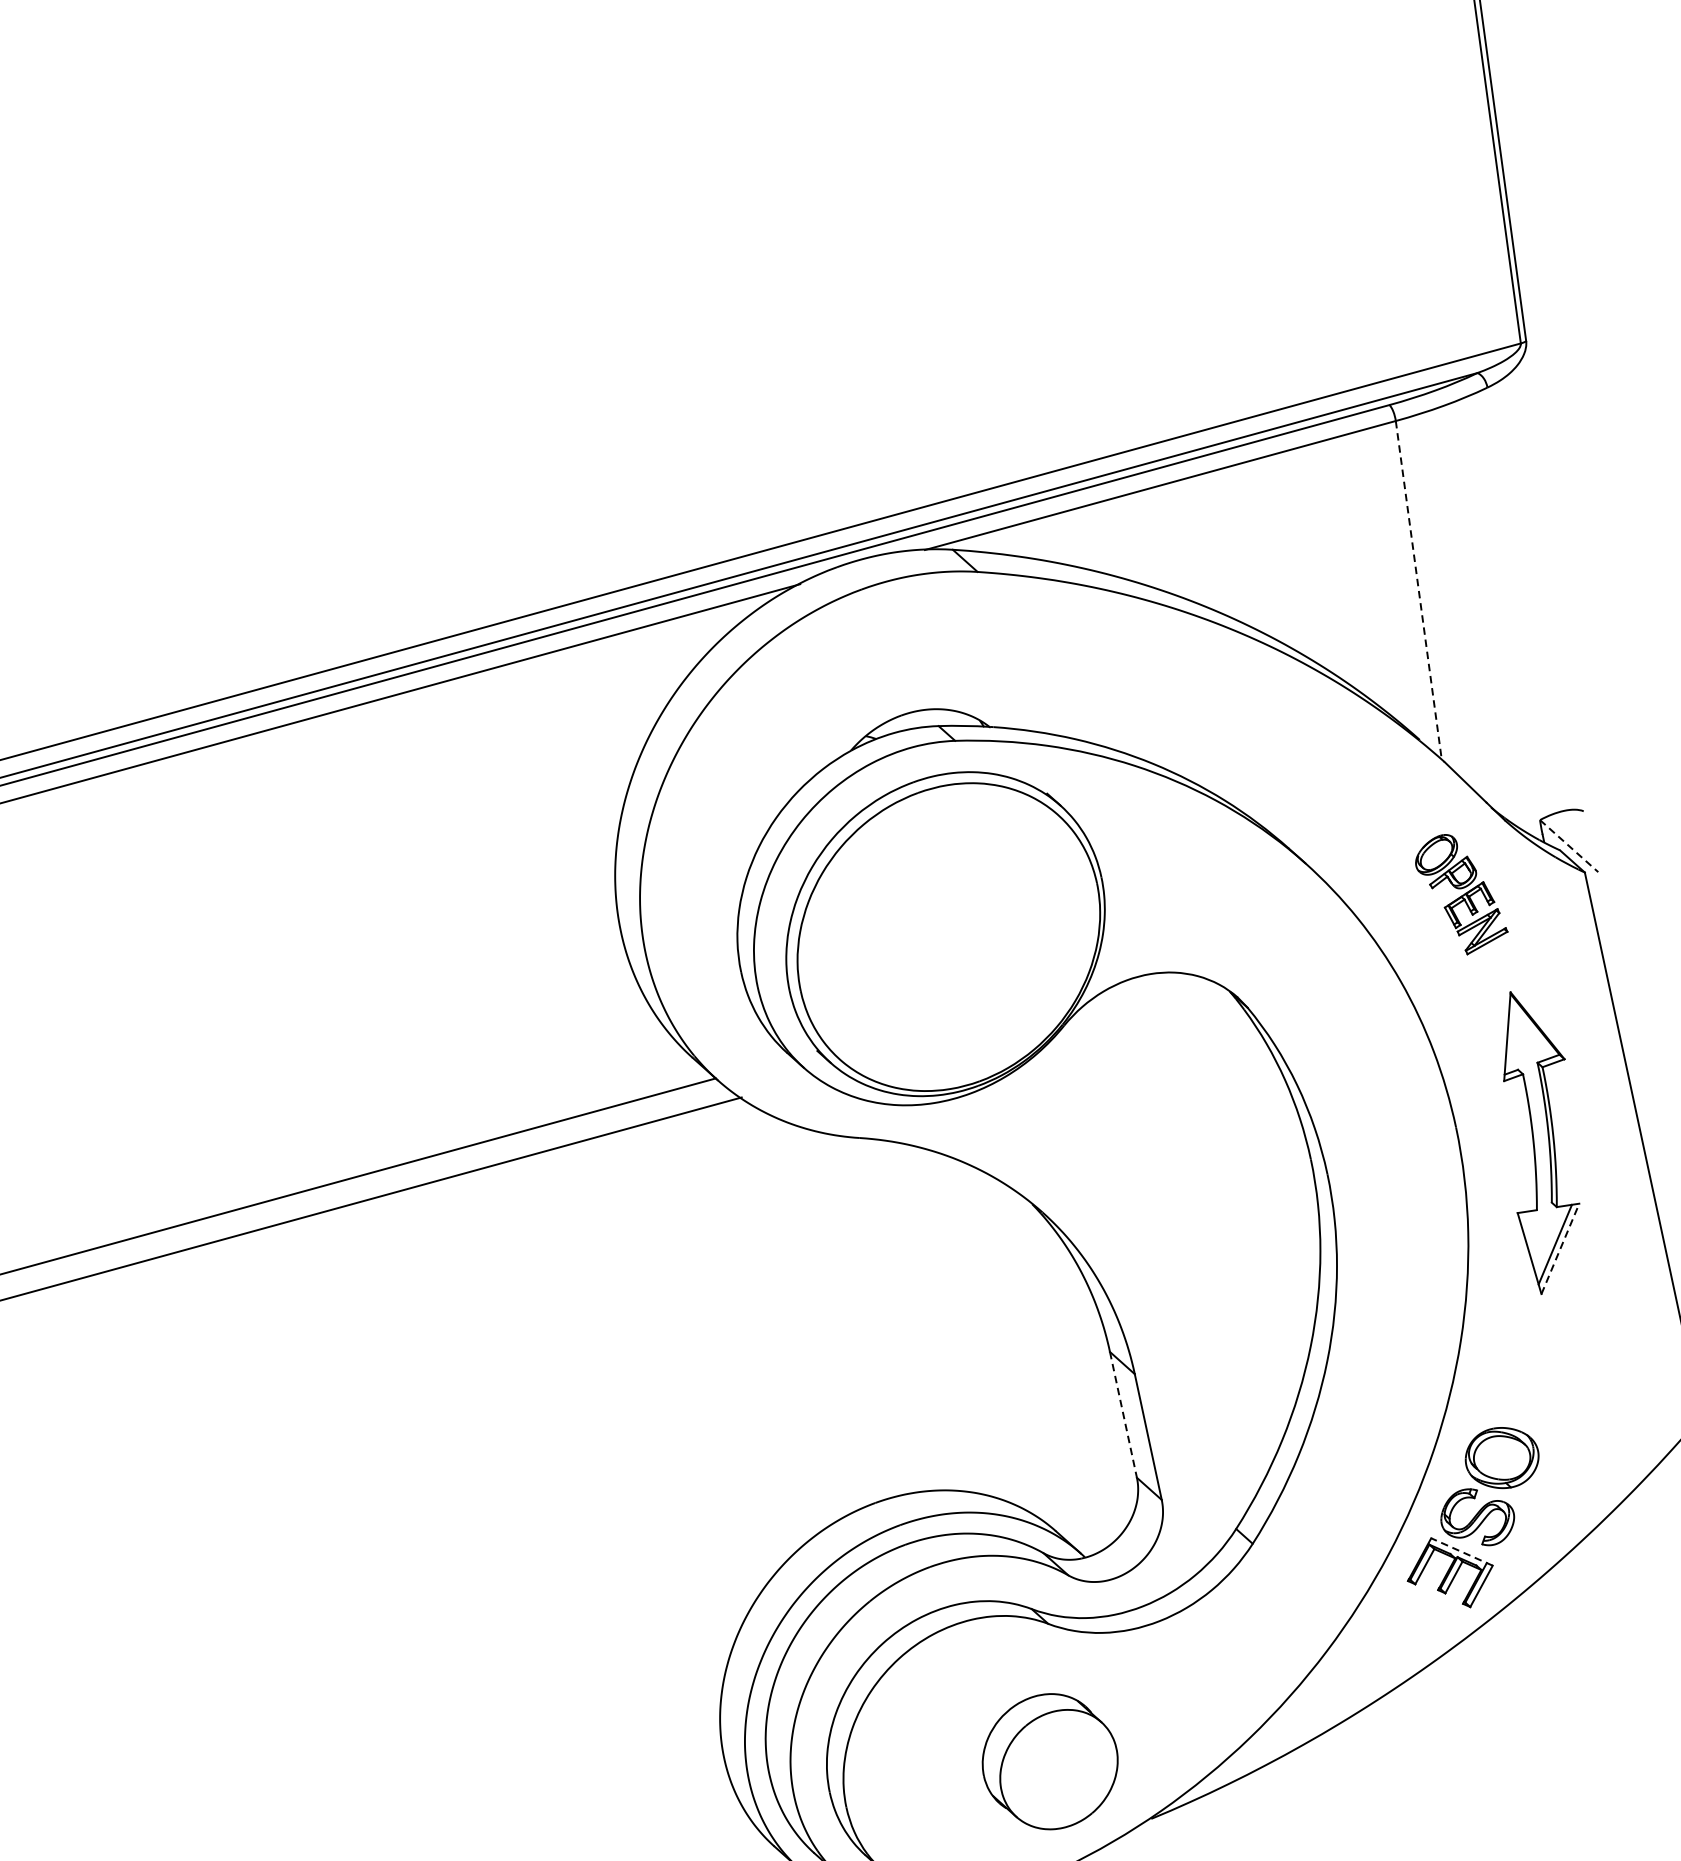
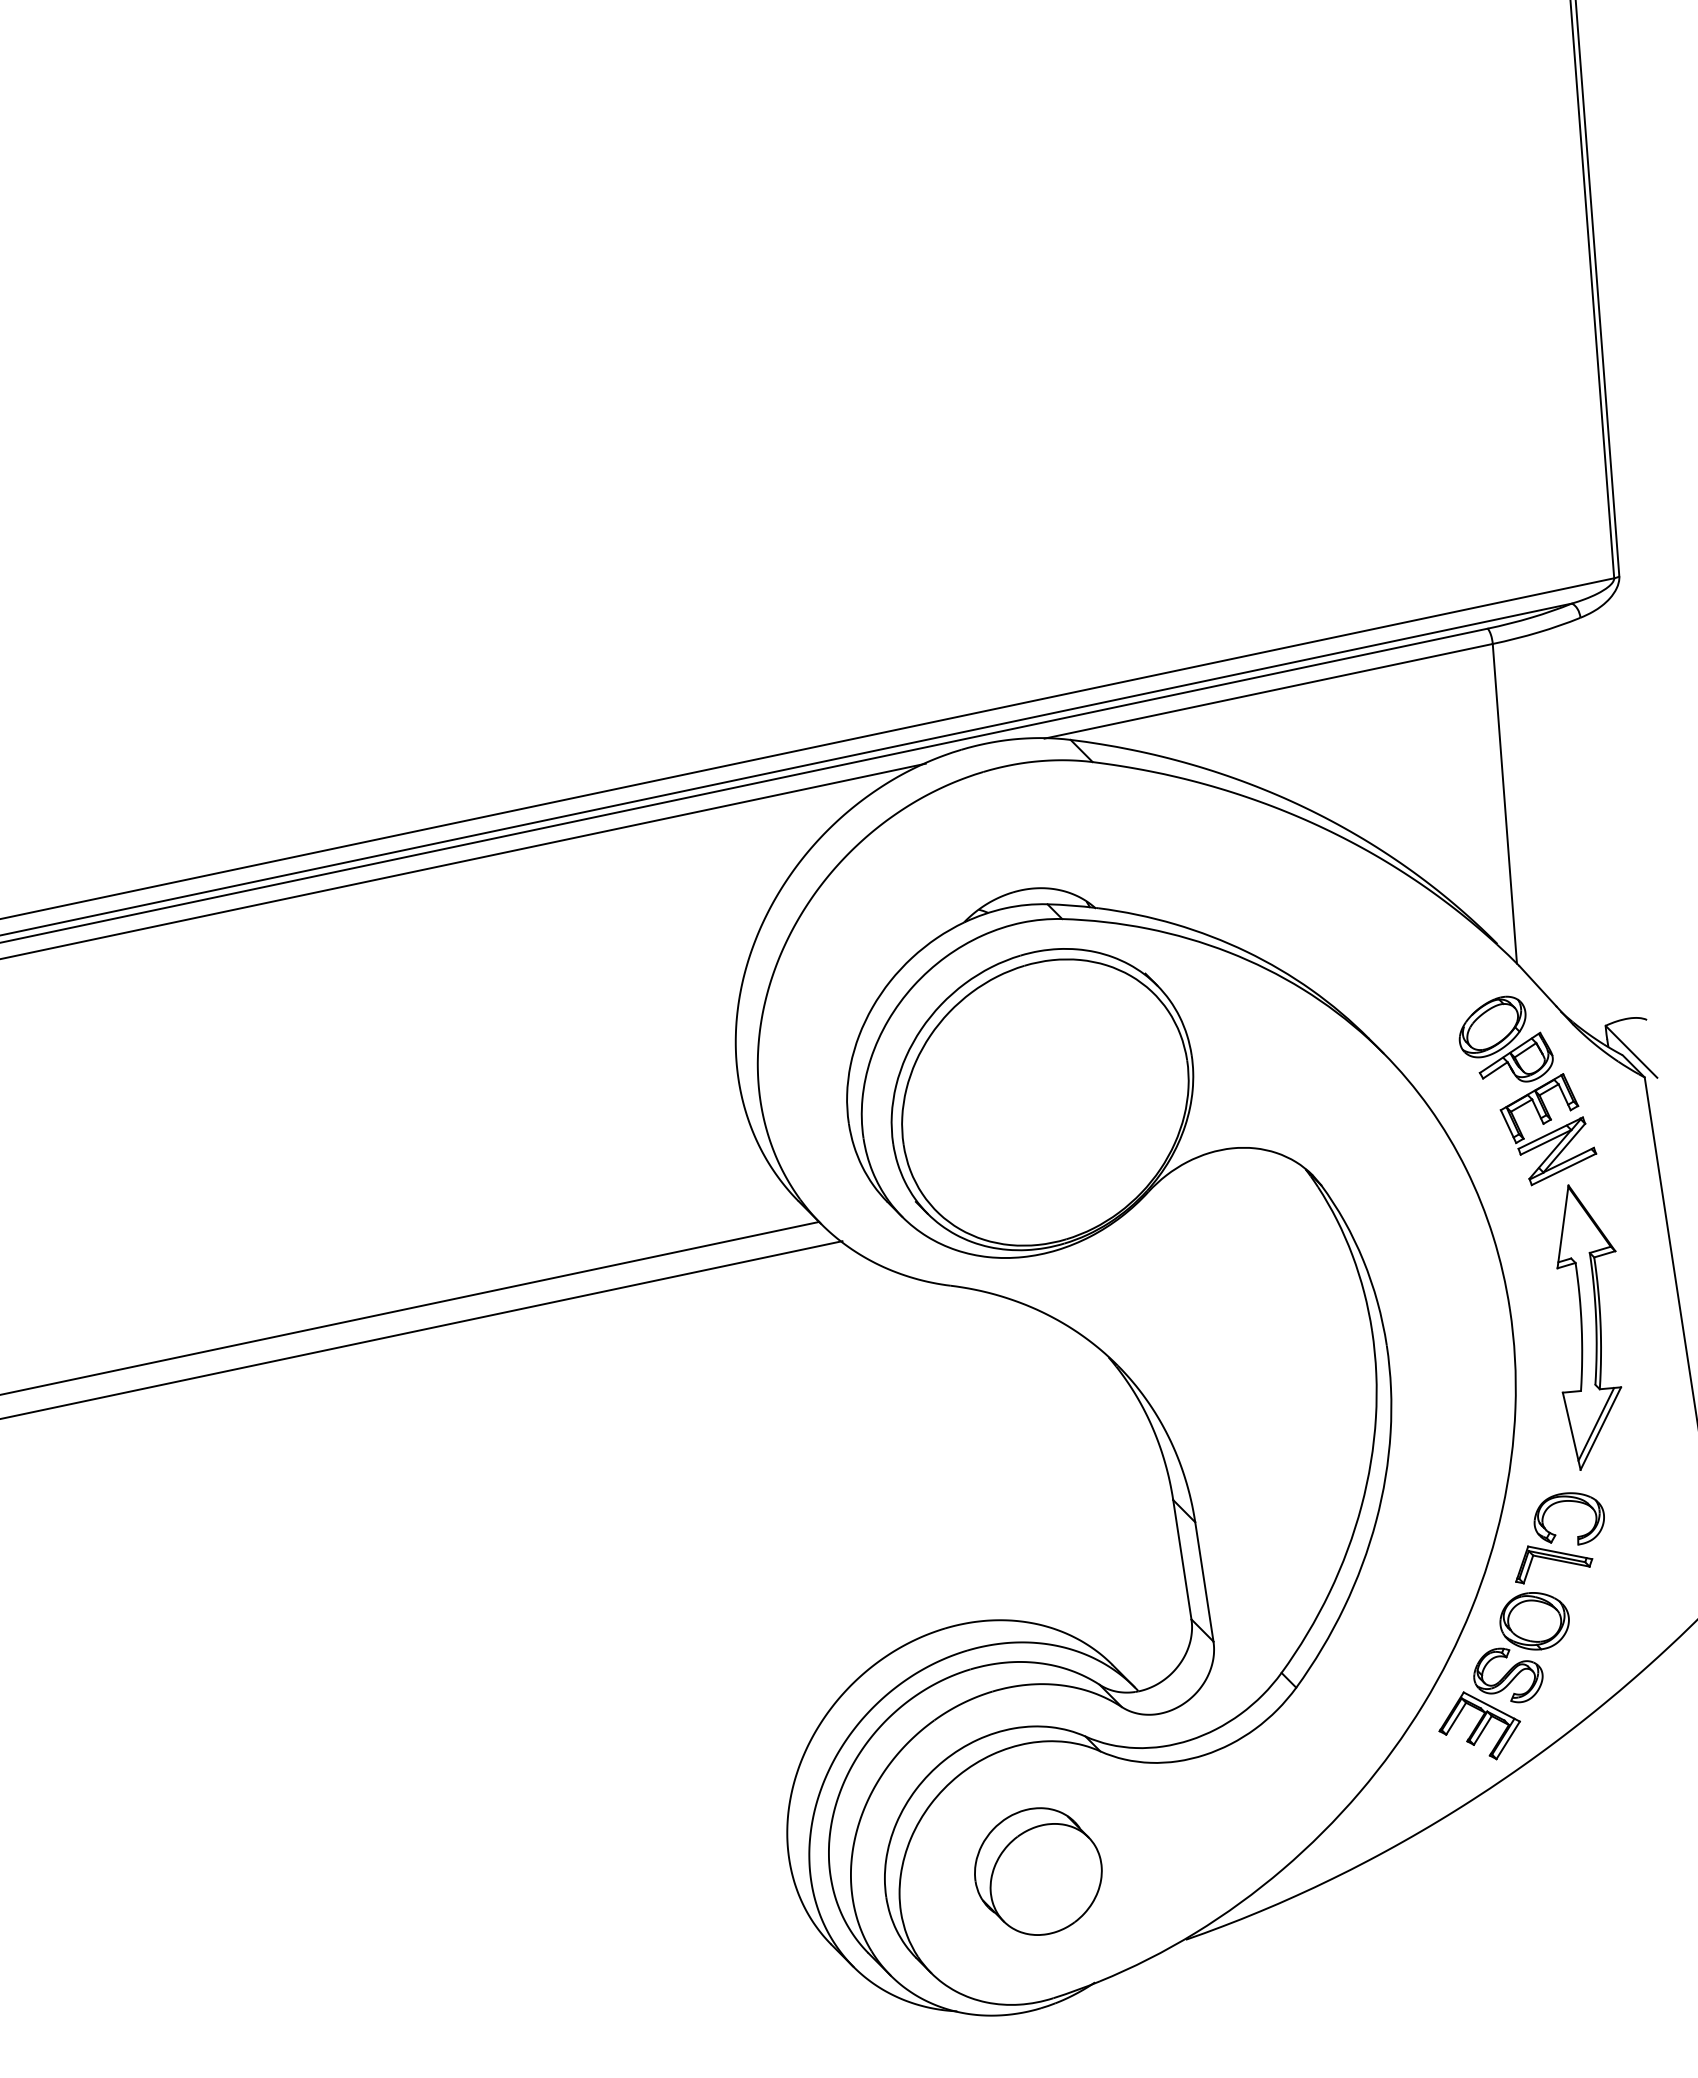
line: (1418, 591) -> (1504, 804), dashed -> solid
line: (1569, 845) -> (1631, 1051), dashed -> solid
part: (1460, 893) -> (1527, 1090), size x1.67
line: (1560, 1248) -> (1600, 1428), dashed -> solid
part: (1523, 1368) -> (1559, 1538), added
line: (1123, 1415) -> (1182, 1560), dashed -> solid
line: (1461, 1552) -> (1491, 1707), dashed -> solid
part: (1050, 1761) -> (1038, 1871), moved

